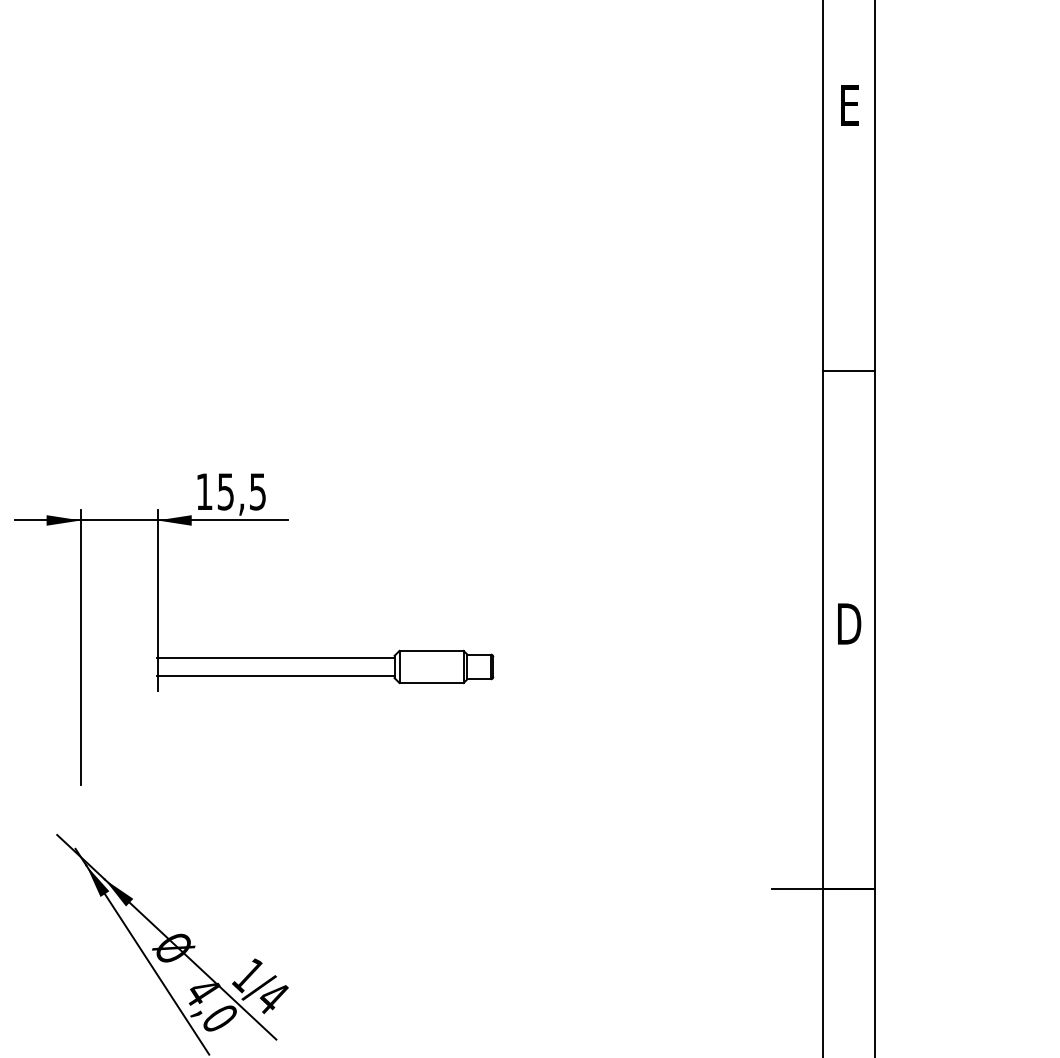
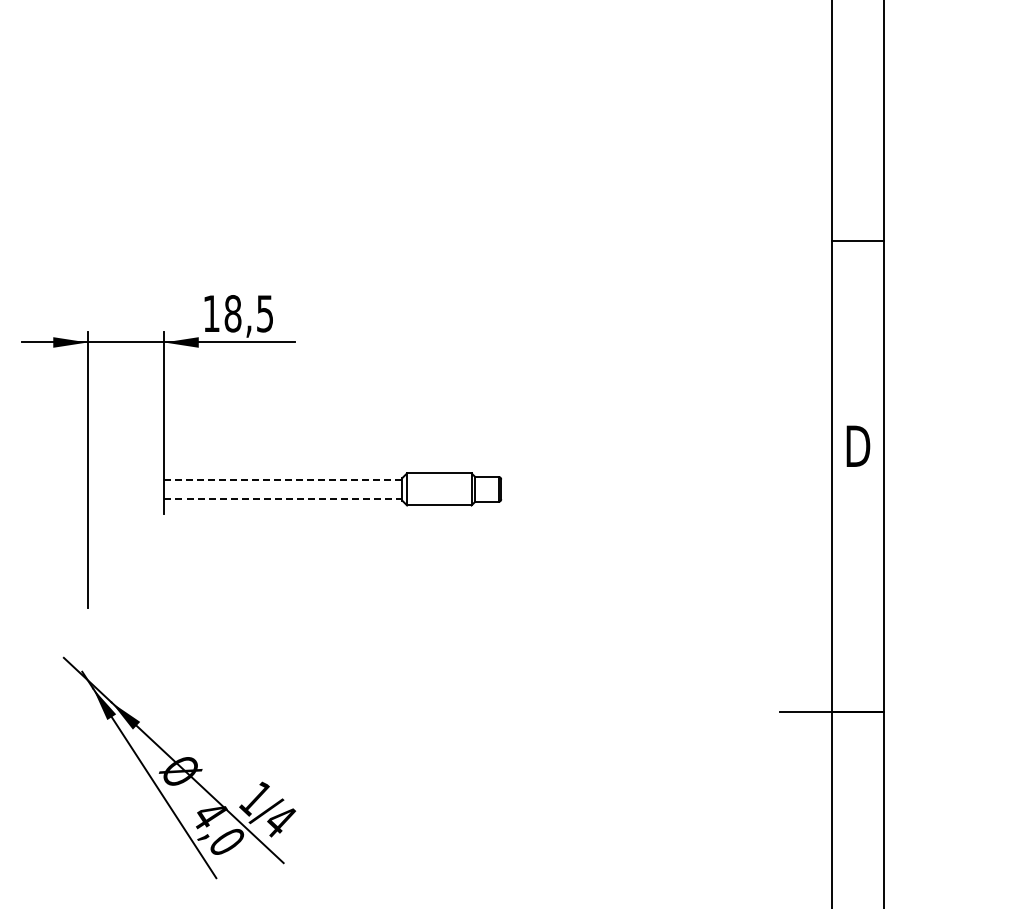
line: (849, 370) -> (858, 241), moved
text: (225, 491) -> (232, 313), 15,5 -> 18,5
line: (276, 657) -> (283, 479), solid -> dashed
line: (276, 676) -> (283, 498), solid -> dashed

